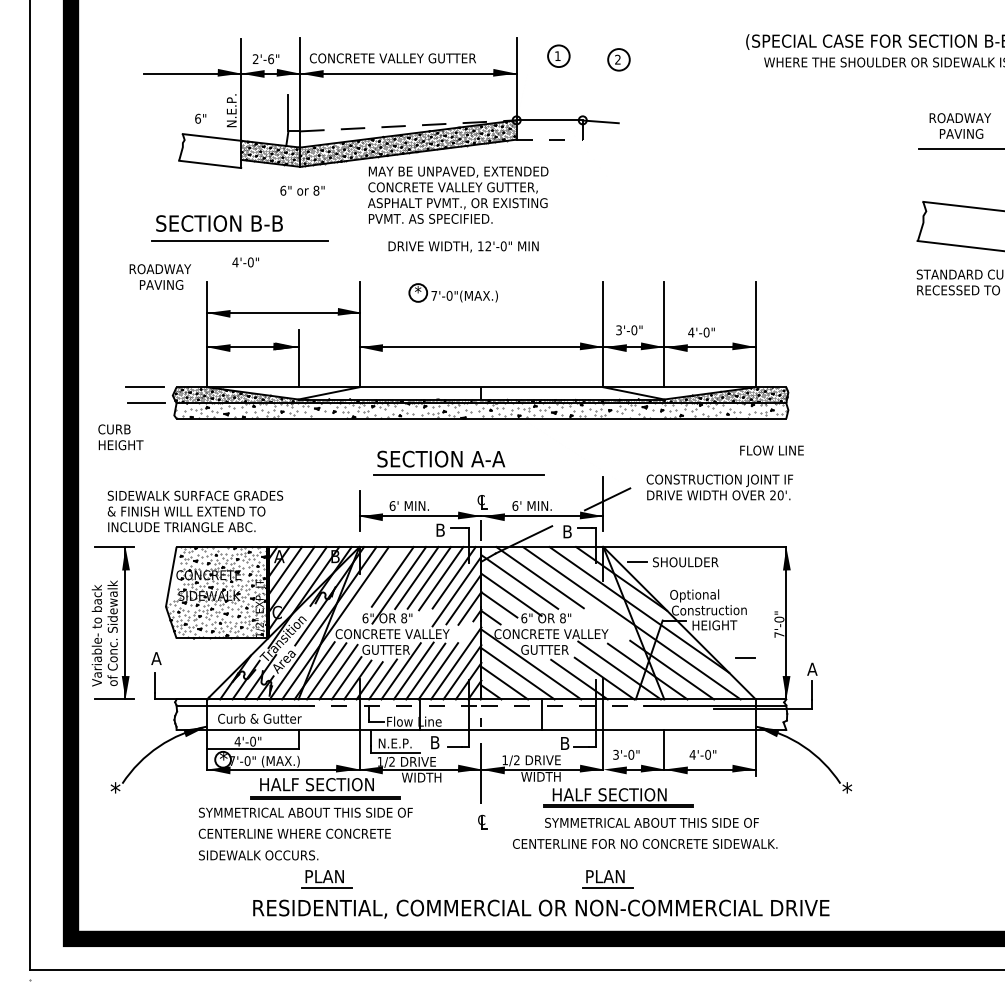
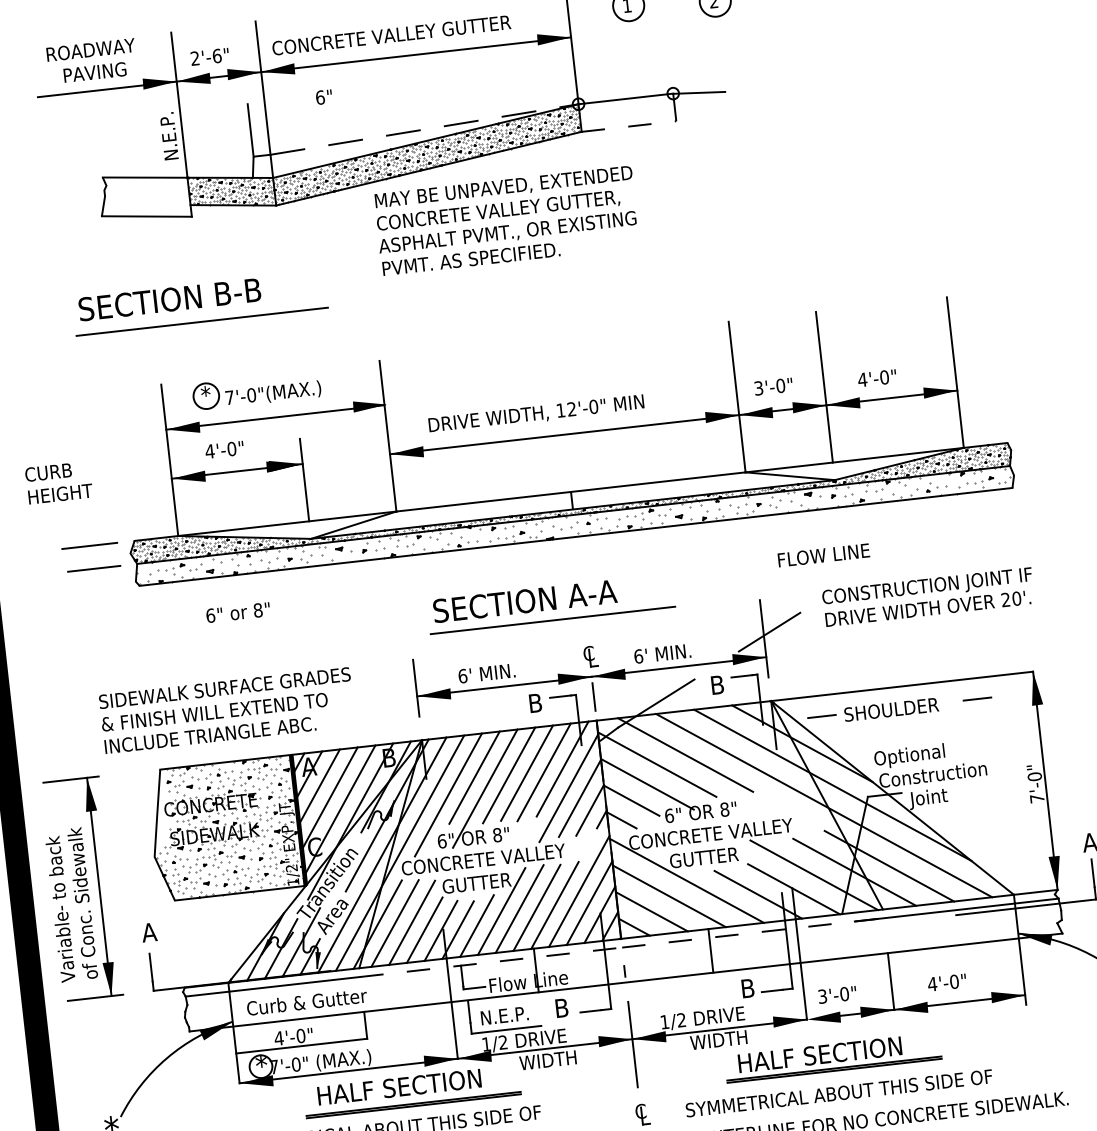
text: (200, 118) -> (323, 96), moved
text: (302, 190) -> (238, 612), moved
text: (463, 246) -> (536, 413), moved
text: (245, 262) -> (224, 450), moved
text: (160, 276) -> (92, 60), moved
part: (452, 292) -> (255, 390), moved
text: (120, 437) -> (58, 483), moved
text: (771, 450) -> (823, 555), moved
text: (195, 511) -> (227, 710), moved
line: (373, 586) -> (448, 794), added
text: (713, 626) -> (941, 797), HEIGHT -> Joint
line: (745, 657) -> (976, 698), moved
text: (651, 822) -> (838, 1092), moved

